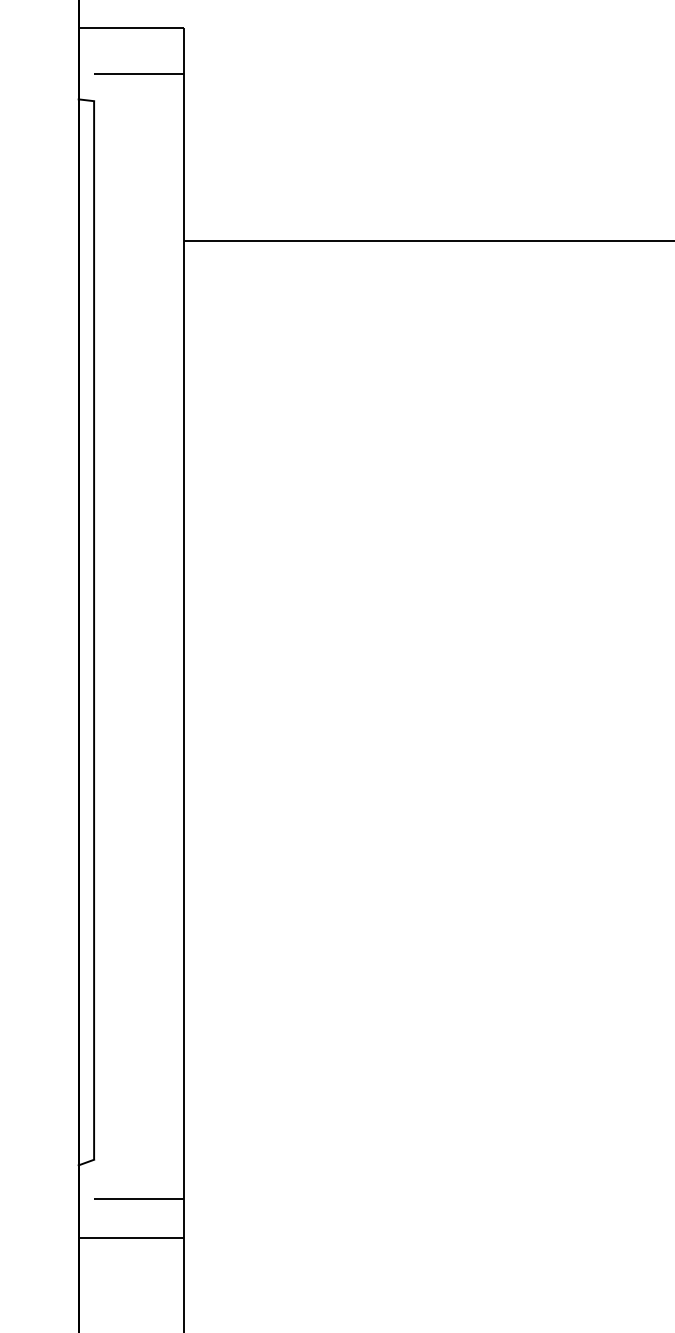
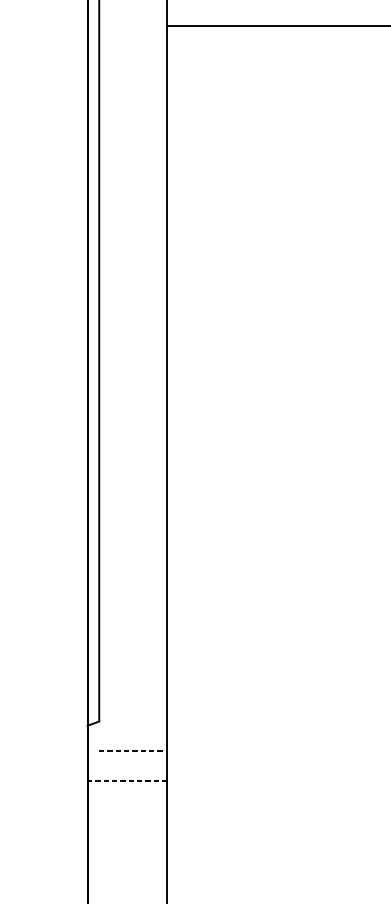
line: (139, 1198) -> (133, 750), solid -> dashed
line: (131, 1238) -> (127, 781), solid -> dashed

